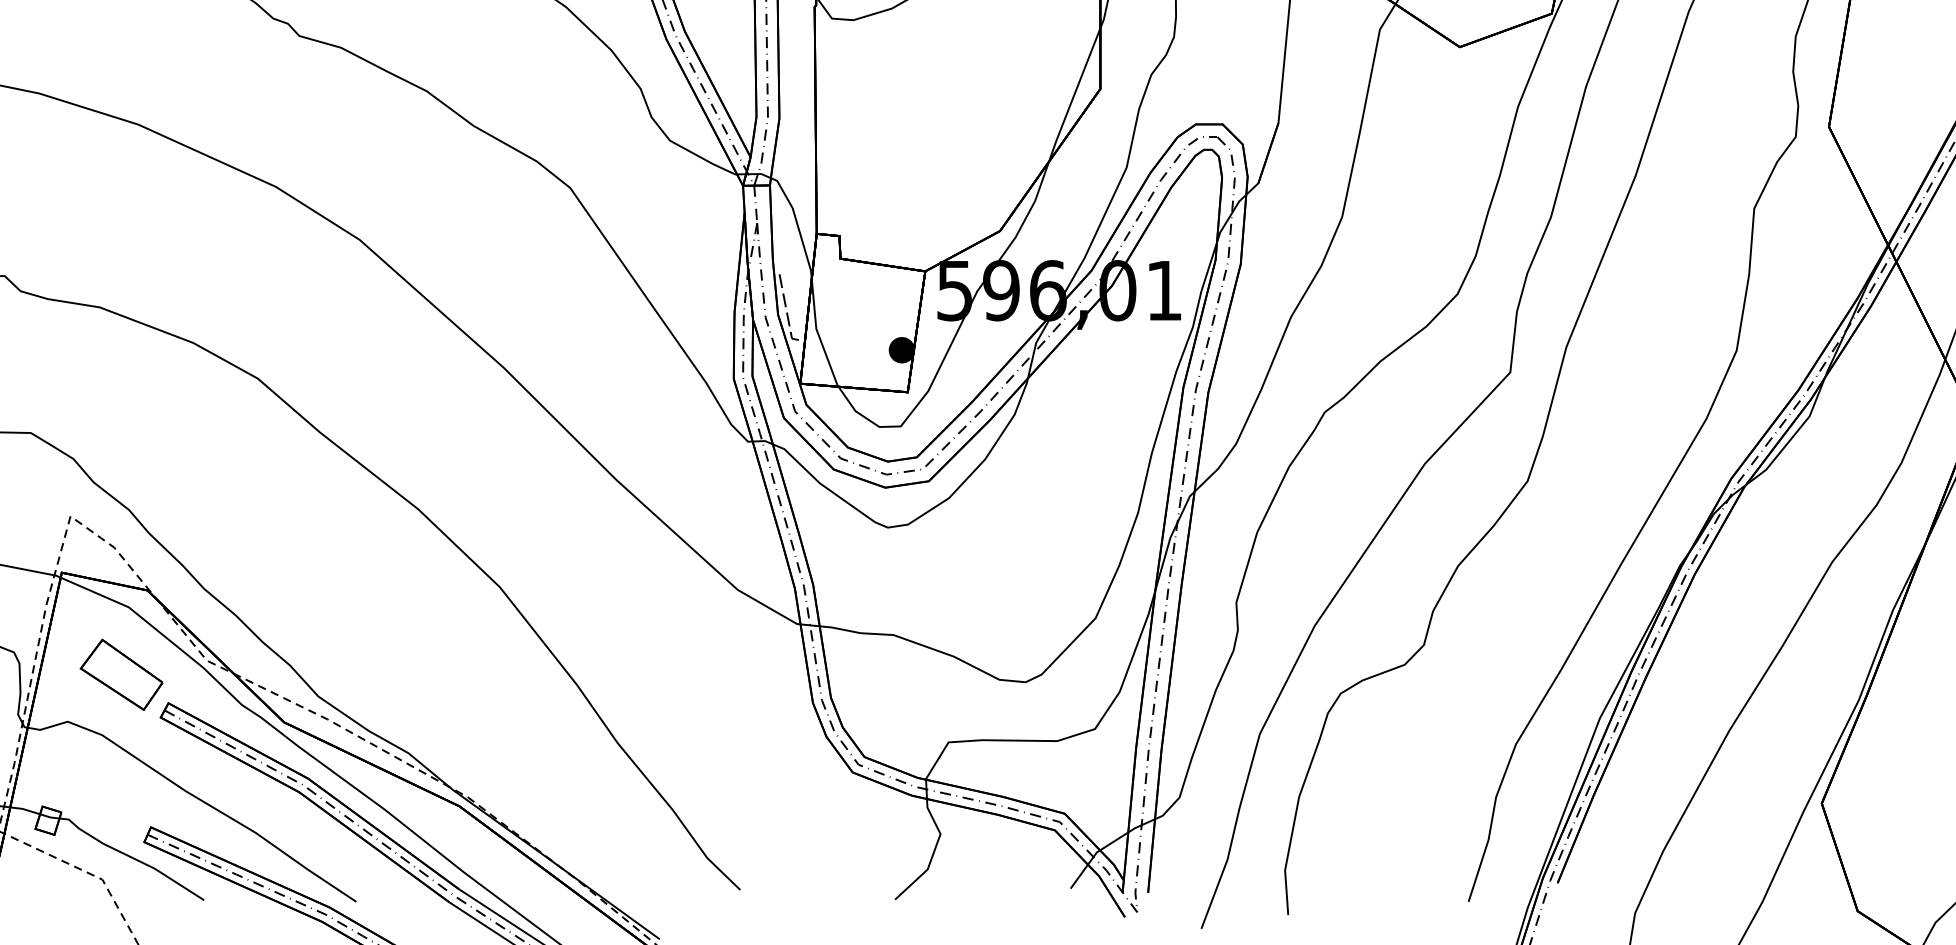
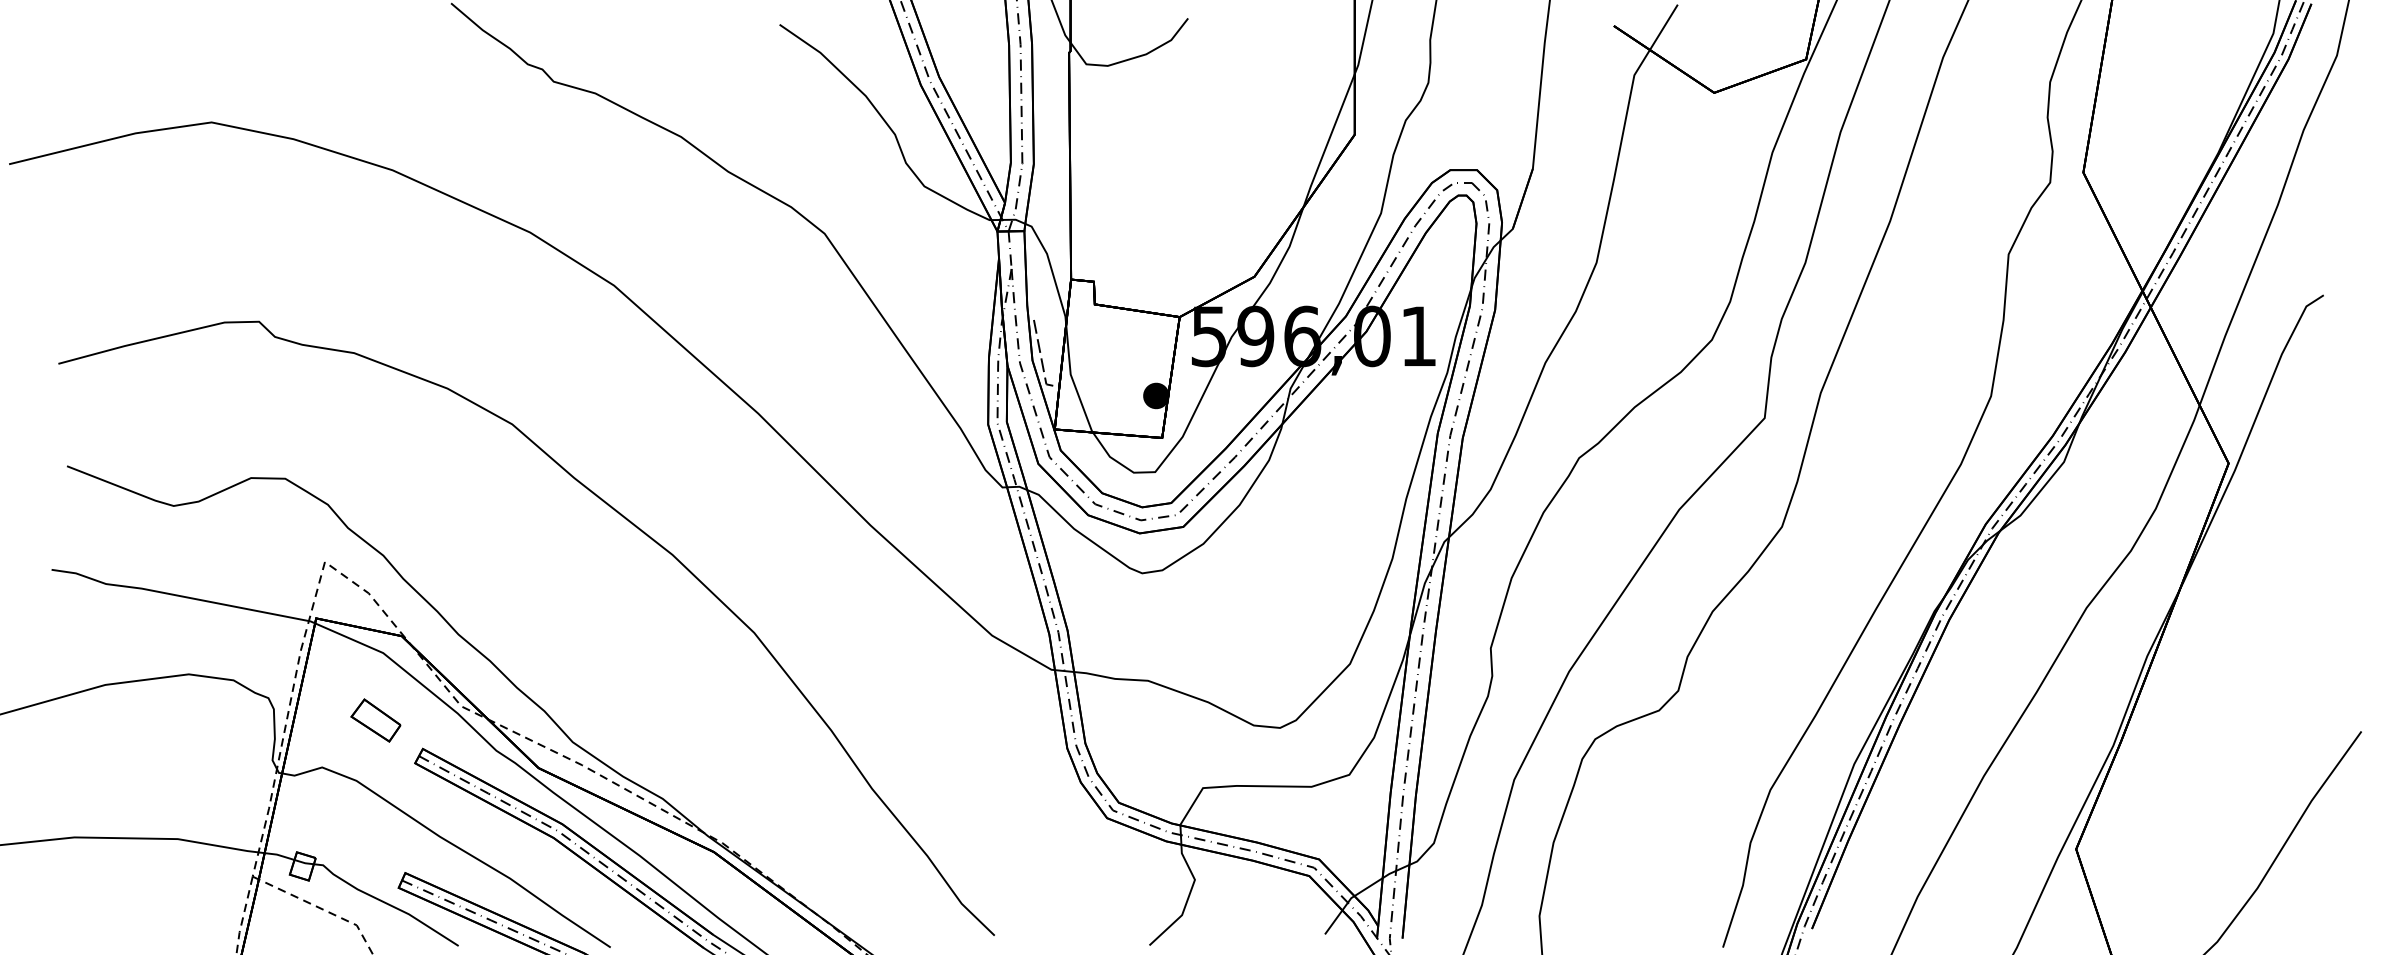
part: (121, 674) -> (375, 720), size x0.6

